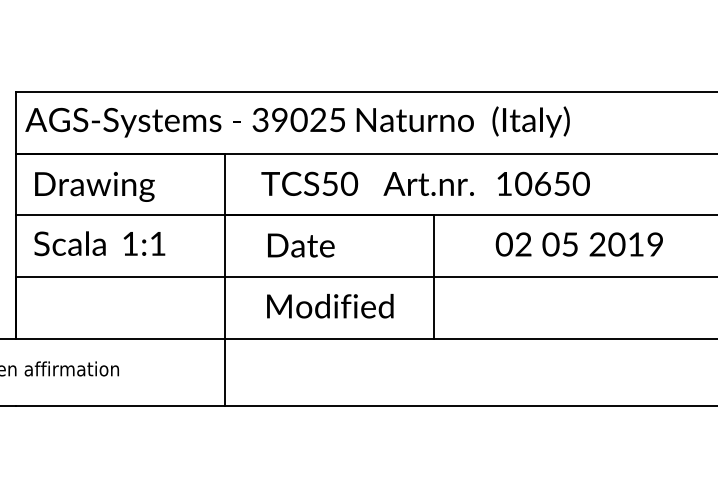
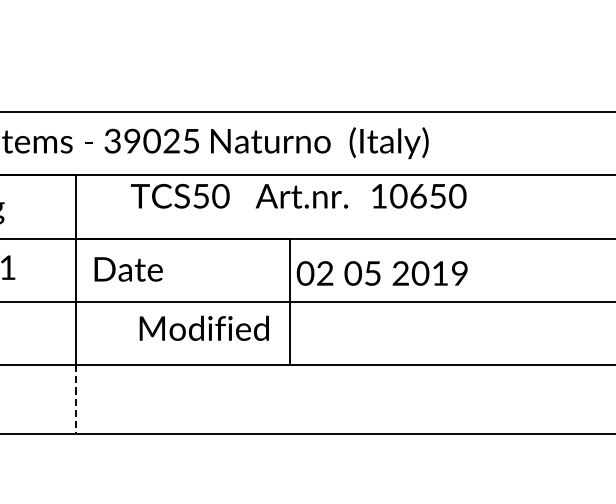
text: (425, 183) -> (298, 195), moved
text: (578, 244) -> (381, 273), moved
text: (301, 245) -> (128, 269), moved
text: (330, 306) -> (204, 328), moved
line: (224, 372) -> (75, 399), solid -> dashed

